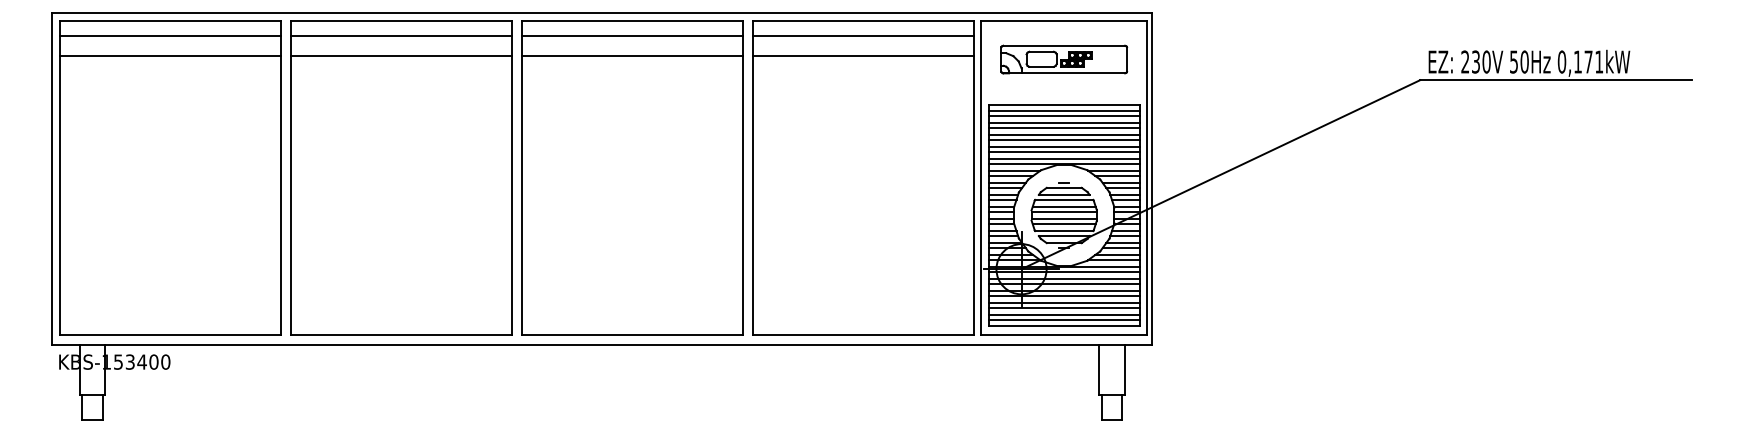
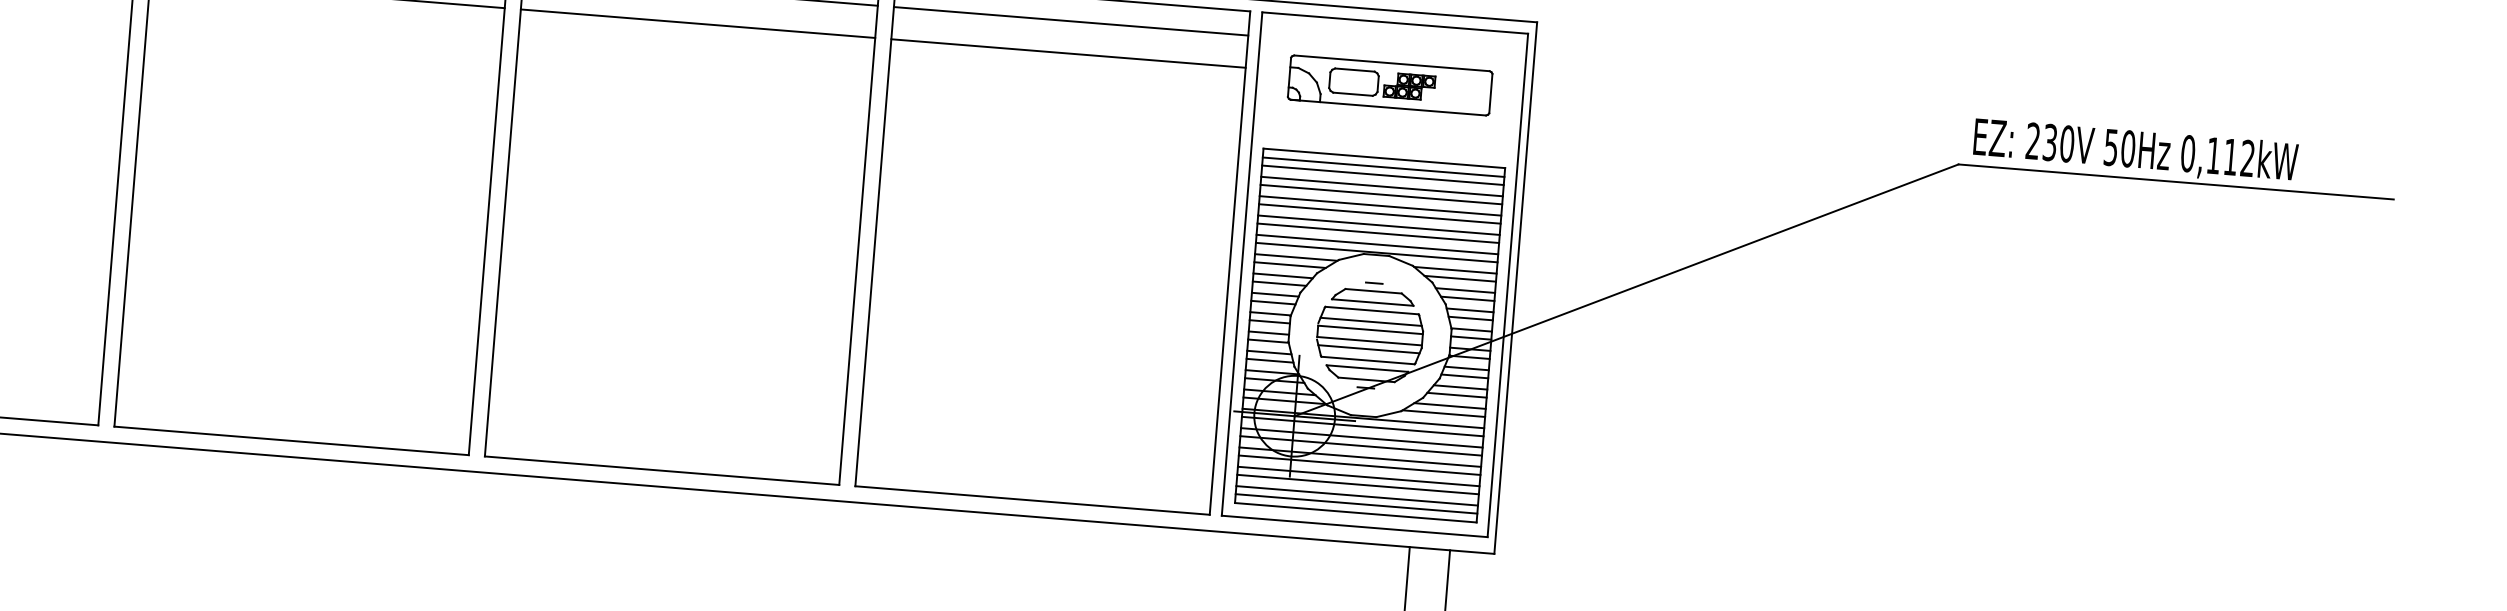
text: (1593, 61) -> (2238, 156), 0,171kW -> 0,112kW

